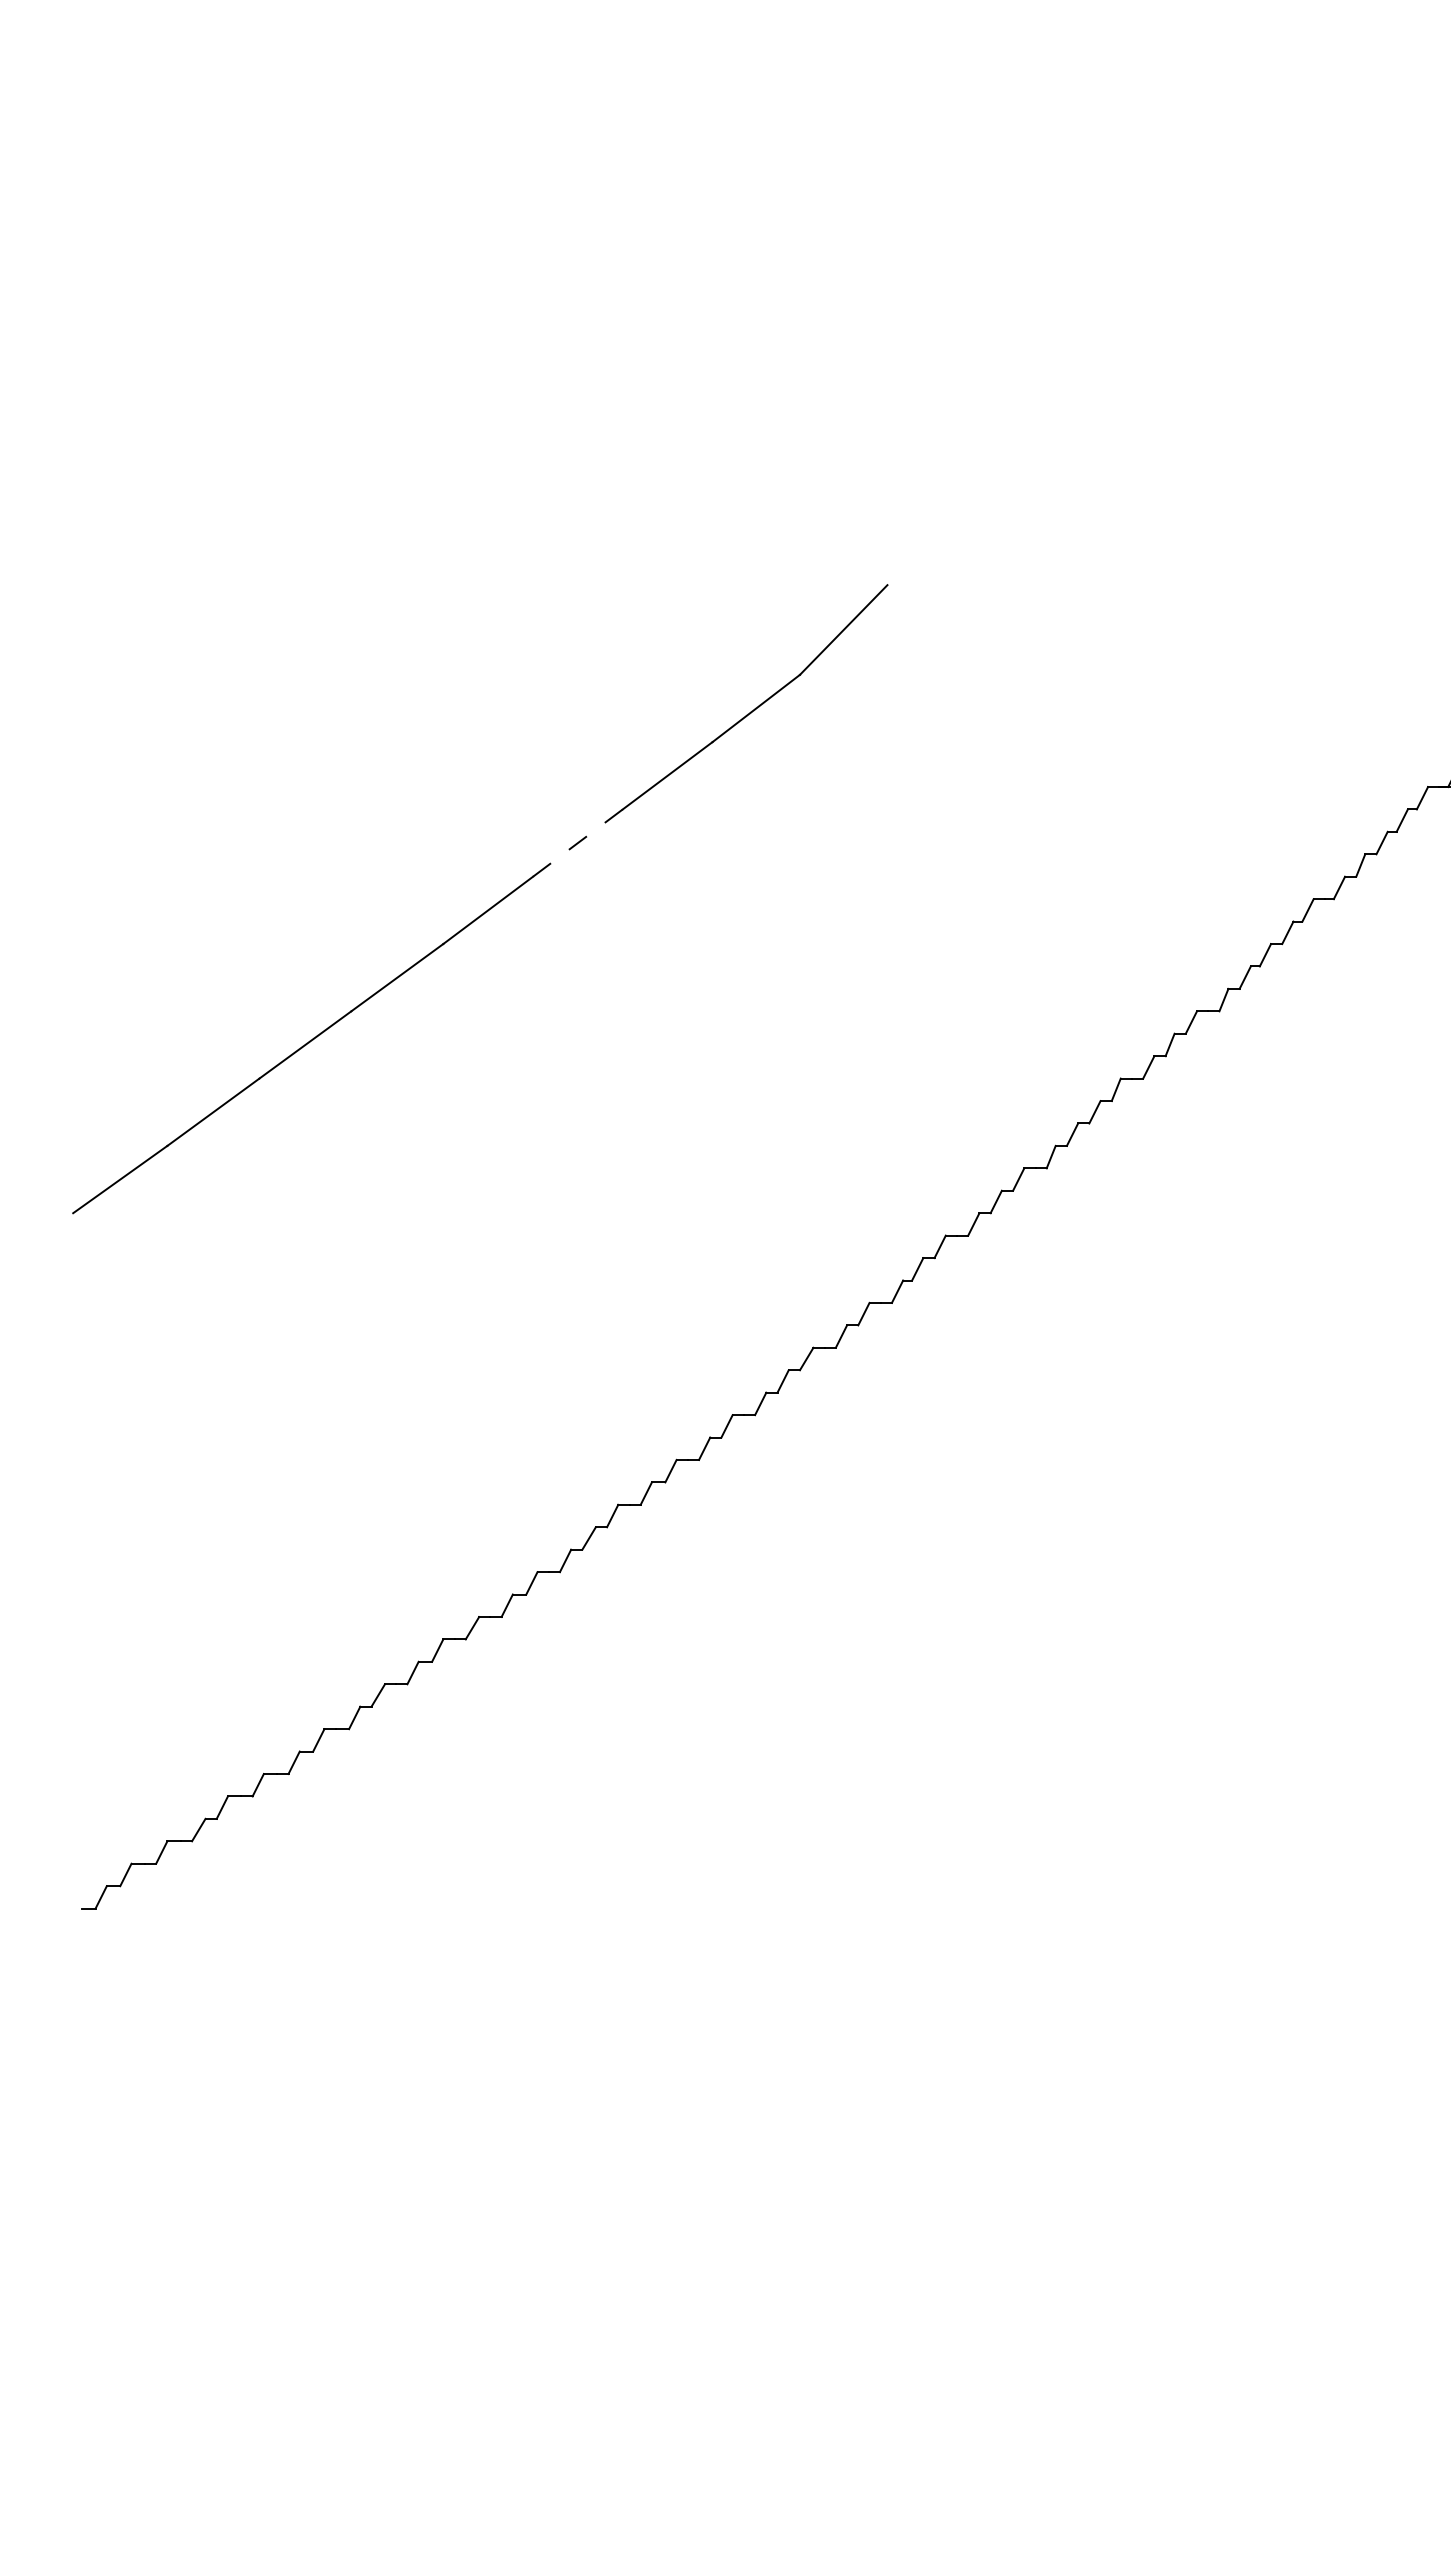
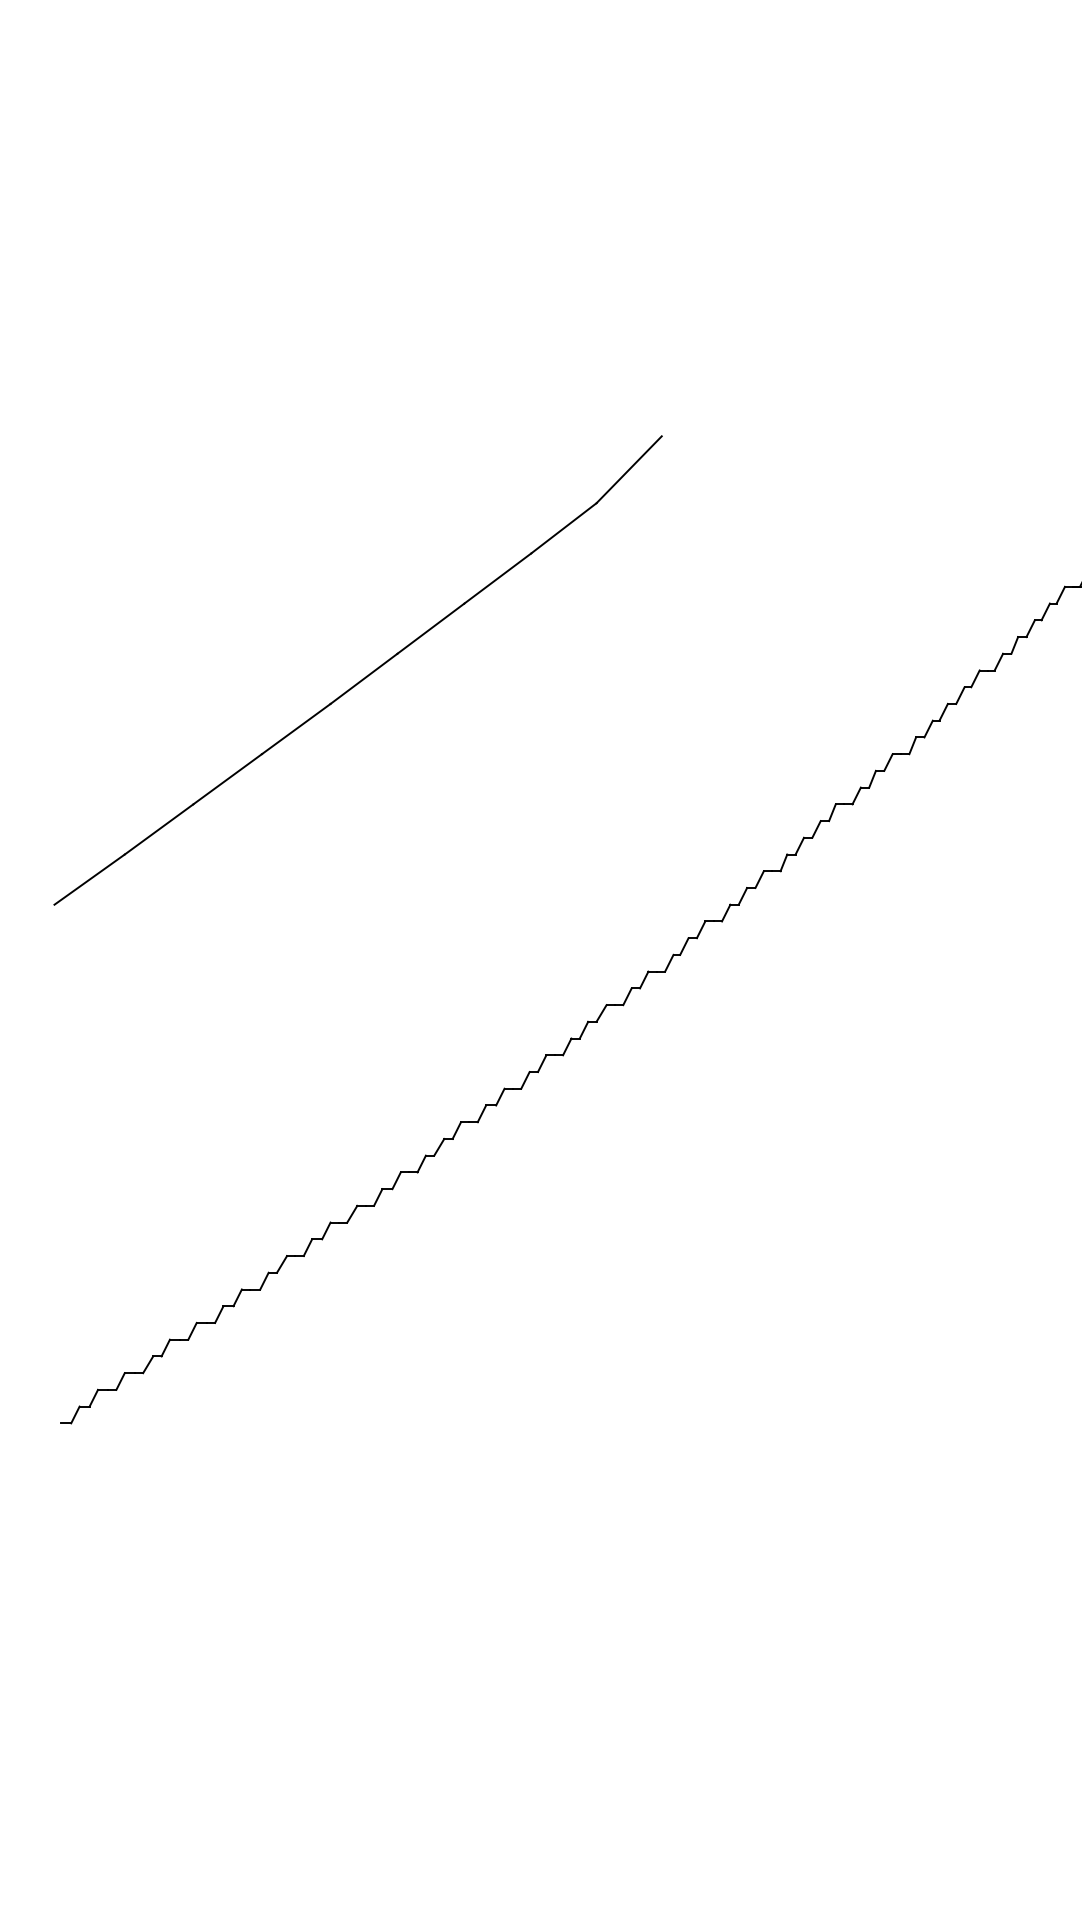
line: (578, 842) -> (431, 628), dashed -> solid

